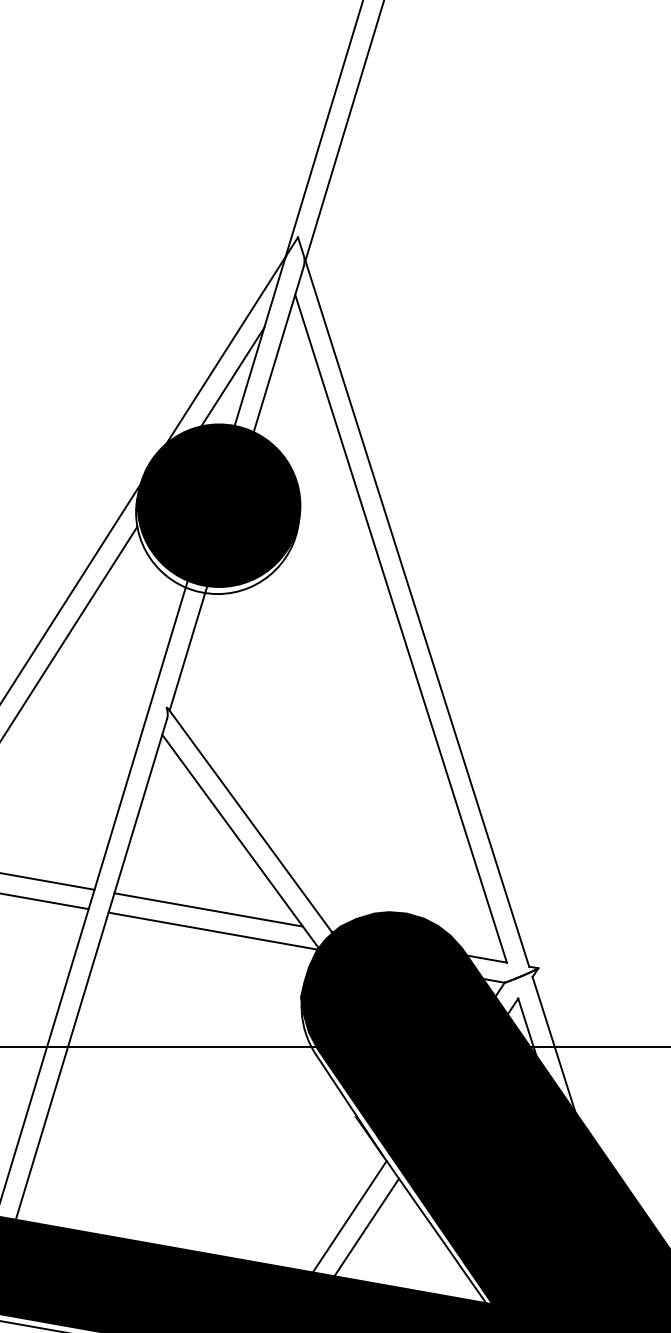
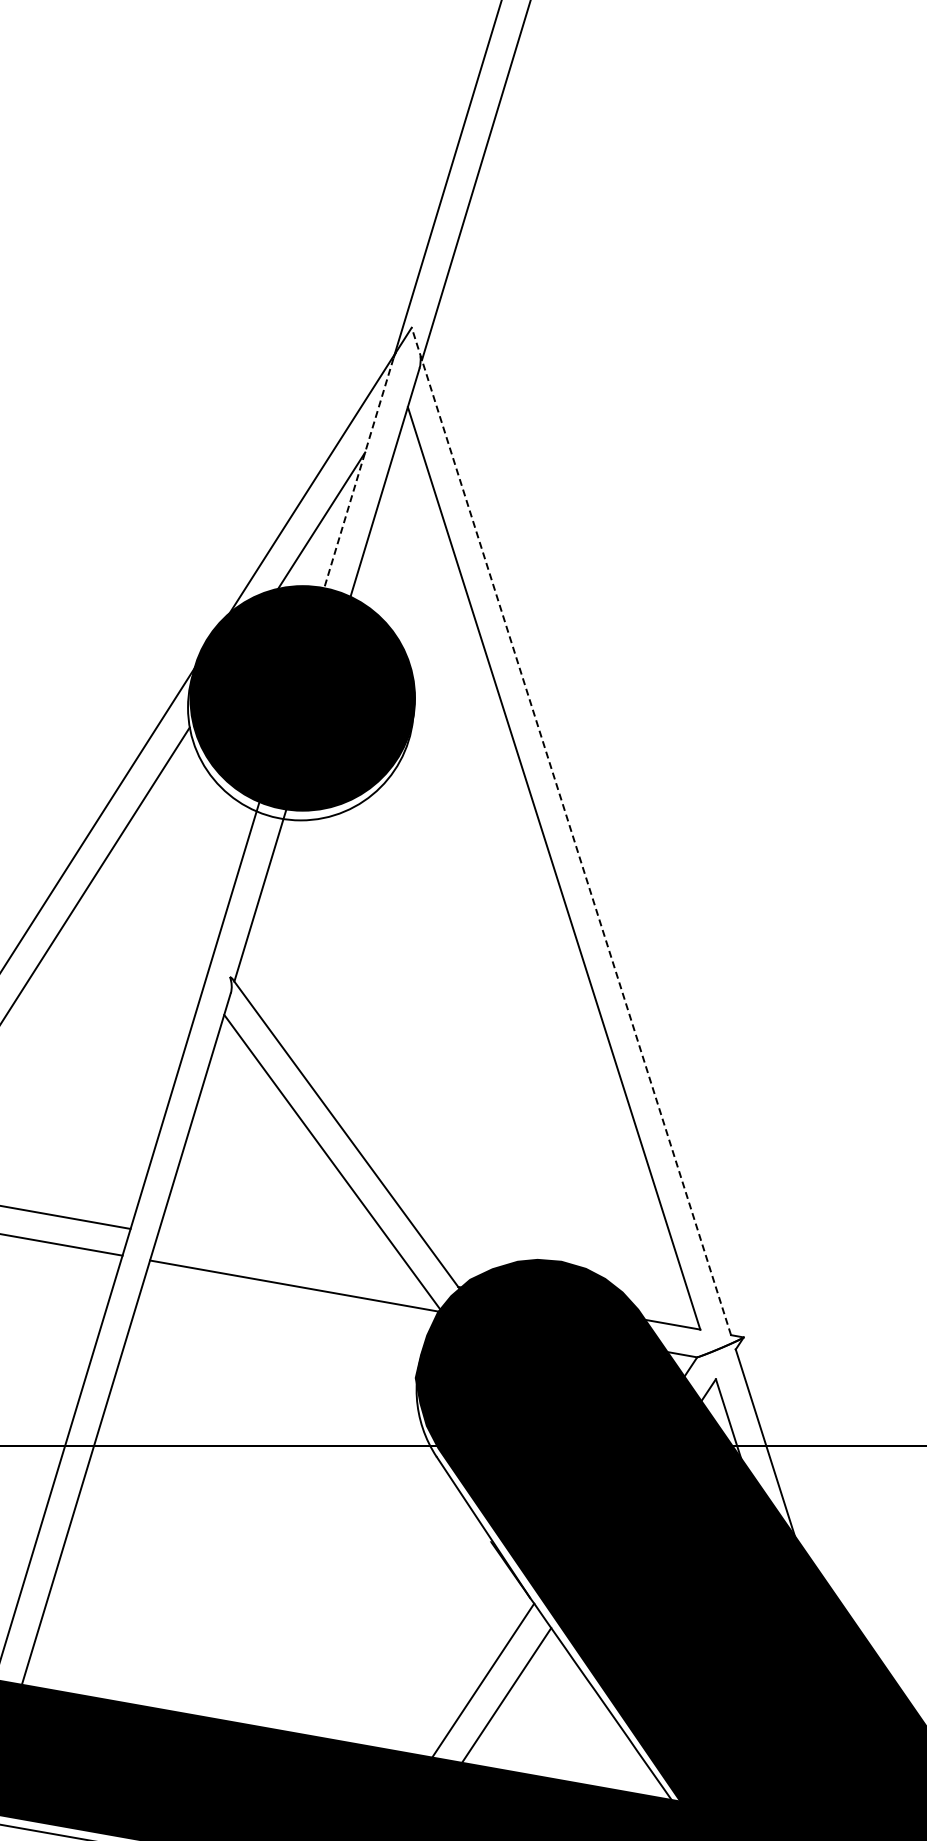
line: (258, 346) -> (357, 478), solid -> dashed
line: (413, 601) -> (571, 830), solid -> dashed
line: (208, 909) -> (288, 1256), removed

